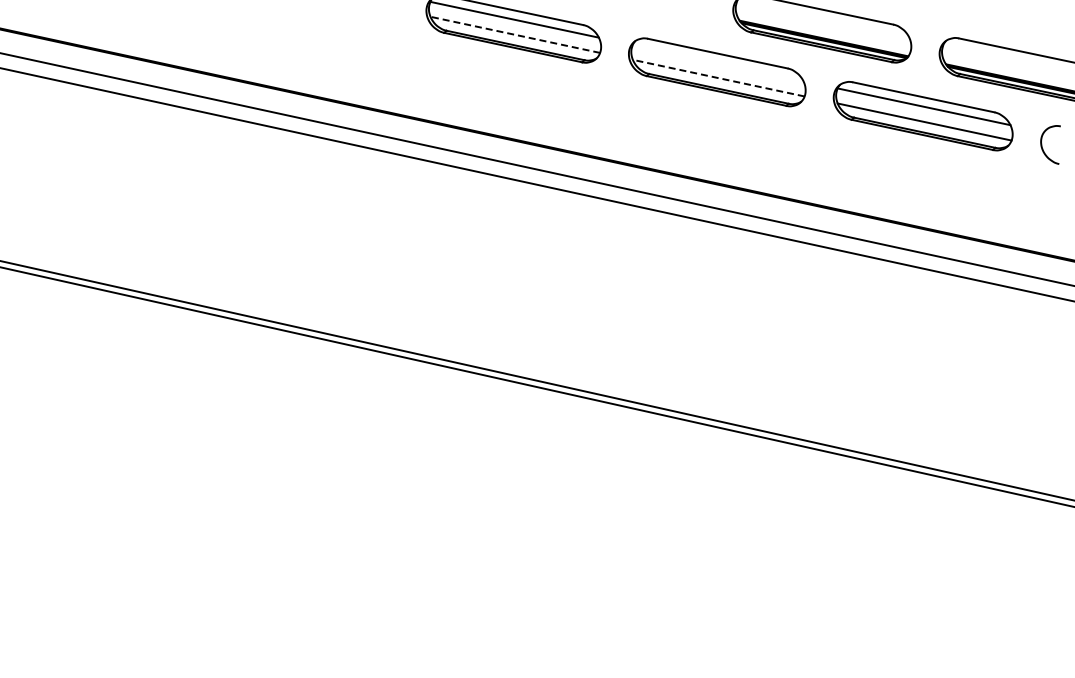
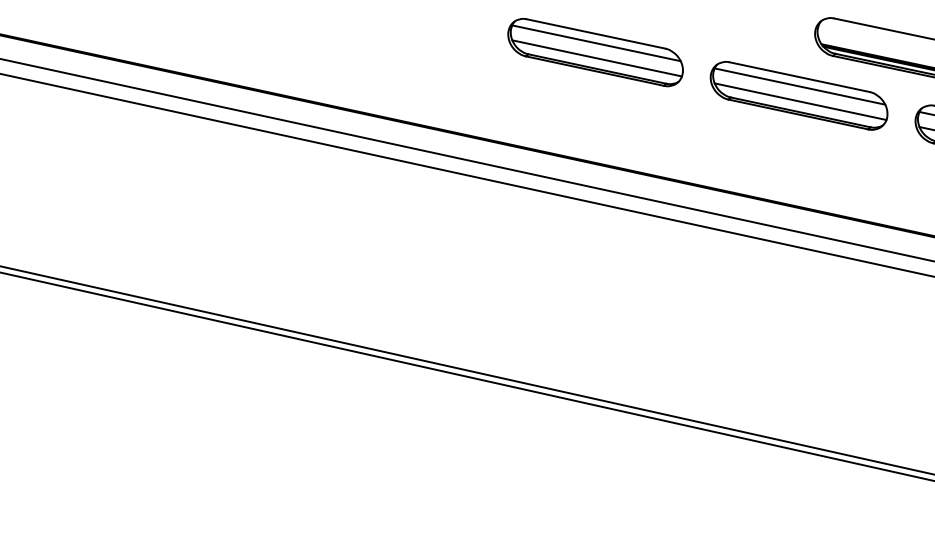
line: (515, 34) -> (597, 58), dashed -> solid
line: (717, 62) -> (799, 86), added
line: (718, 78) -> (800, 102), dashed -> solid

